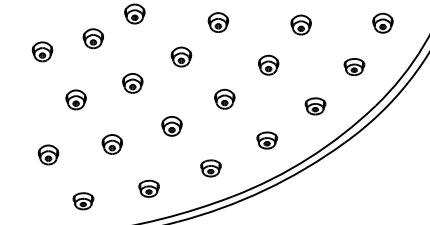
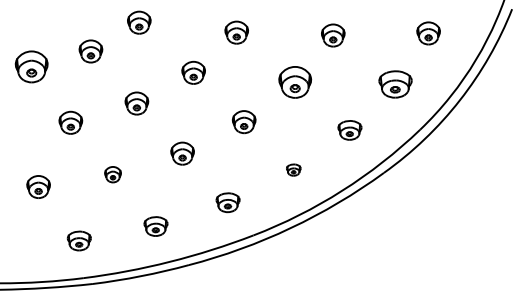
part: (42, 51) -> (31, 66), size x1.4
part: (268, 65) -> (295, 82), size x1.4
part: (353, 67) -> (394, 84), size x1.4
part: (267, 139) -> (293, 169), size x0.6
part: (111, 144) -> (112, 174), size x0.7

